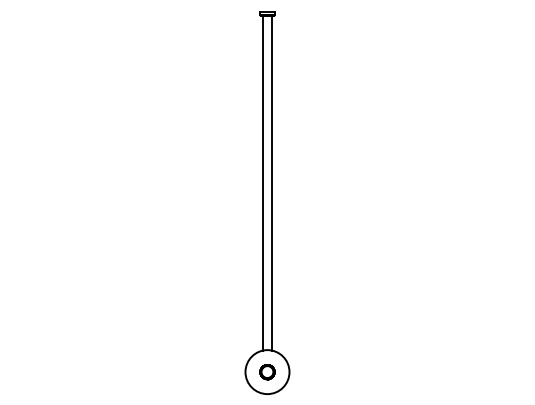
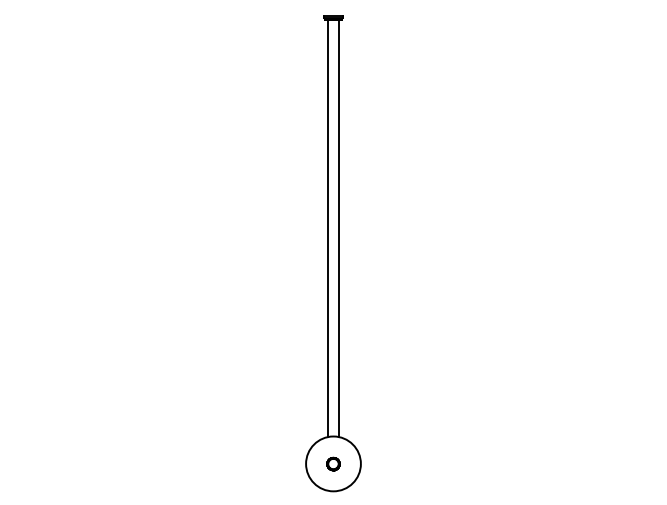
part: (267, 372) -> (333, 464), size x0.7

